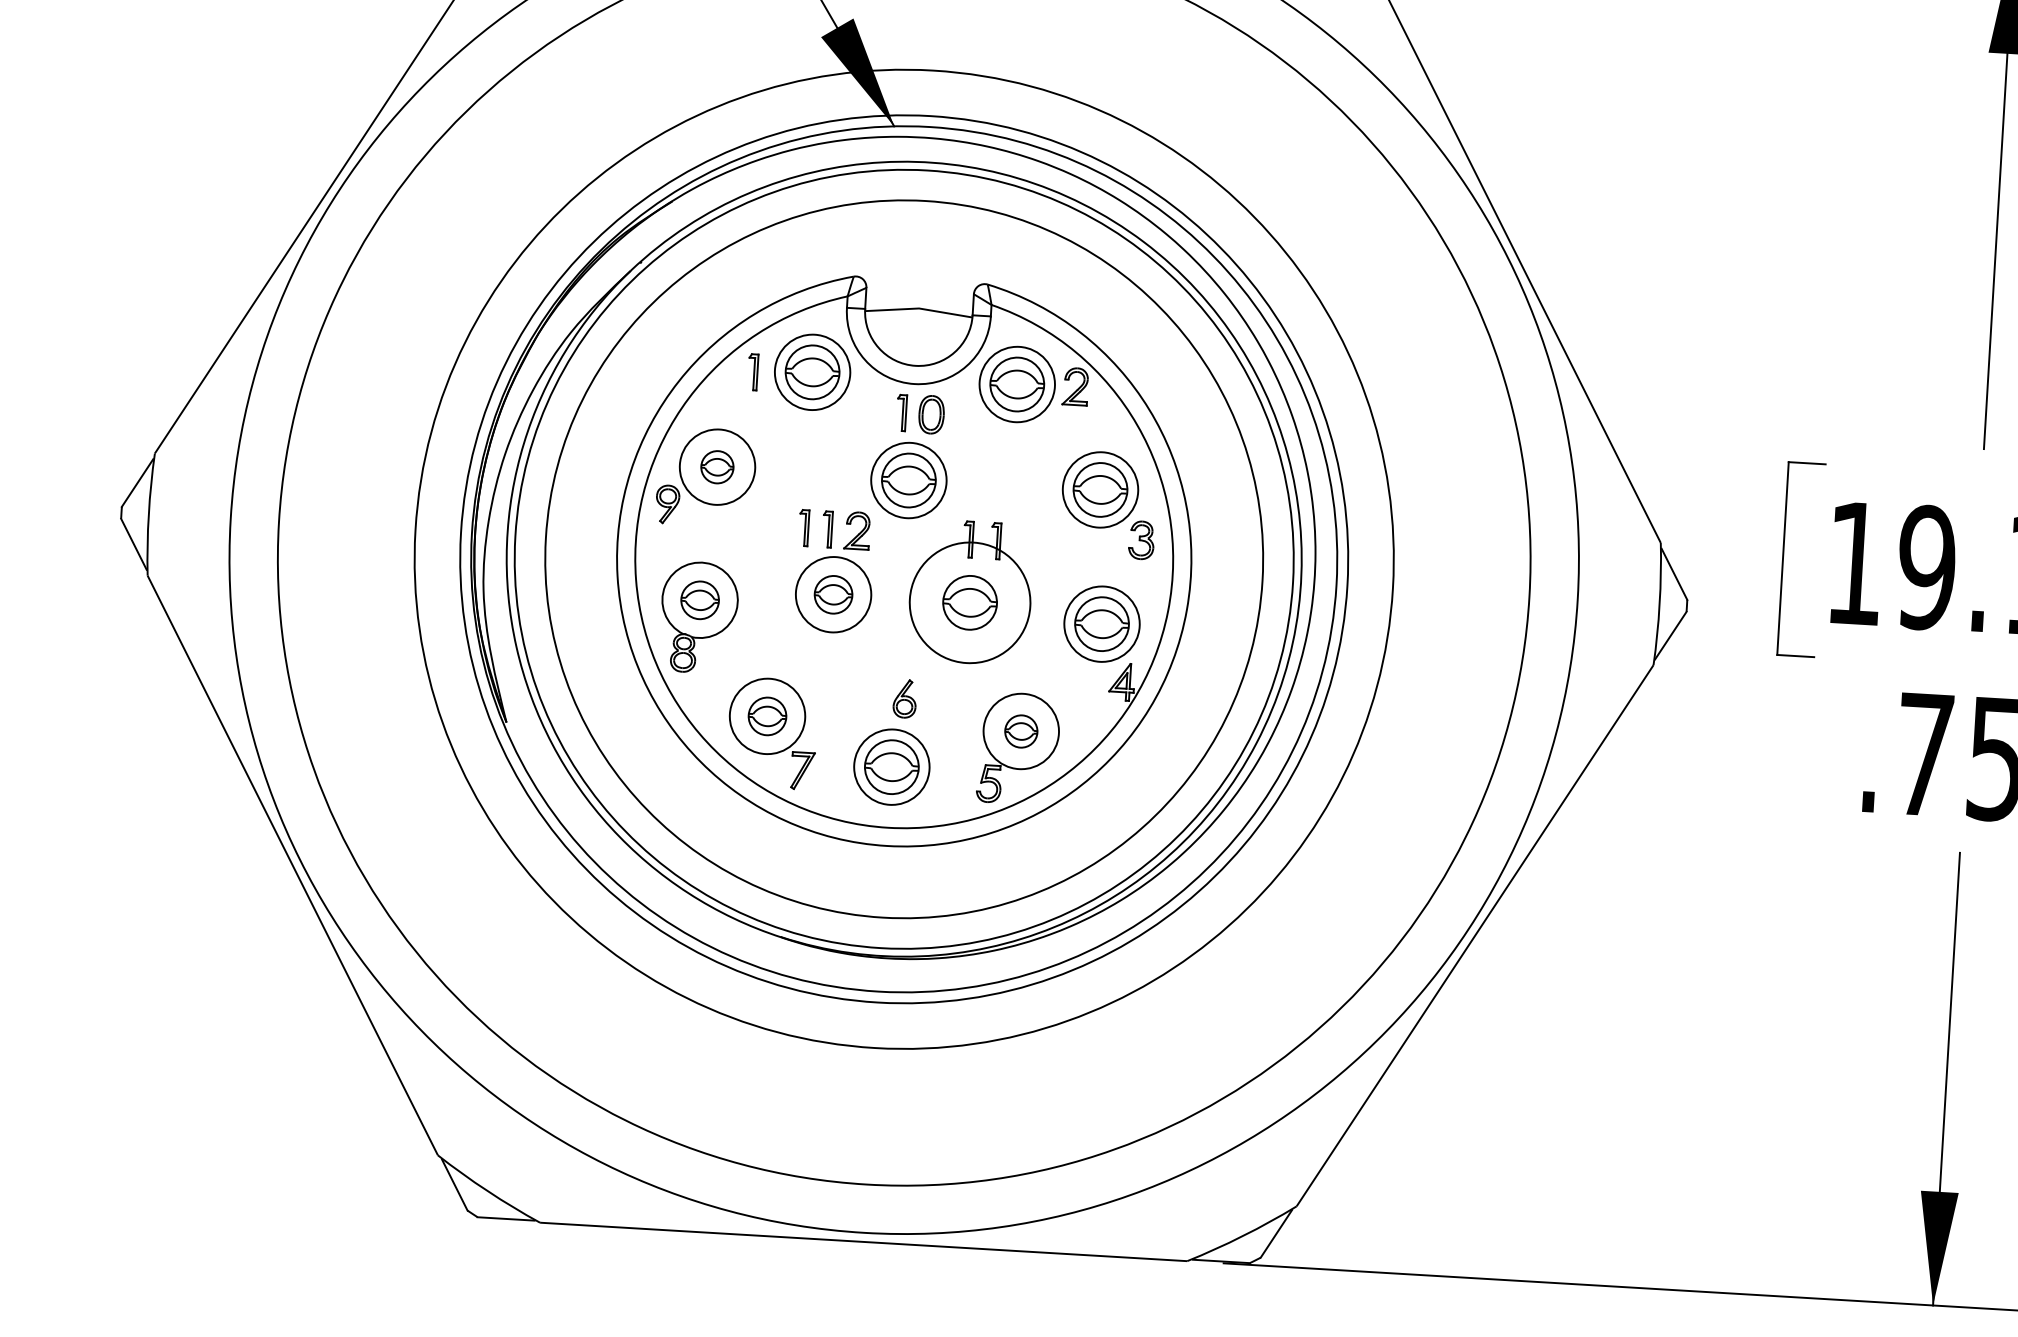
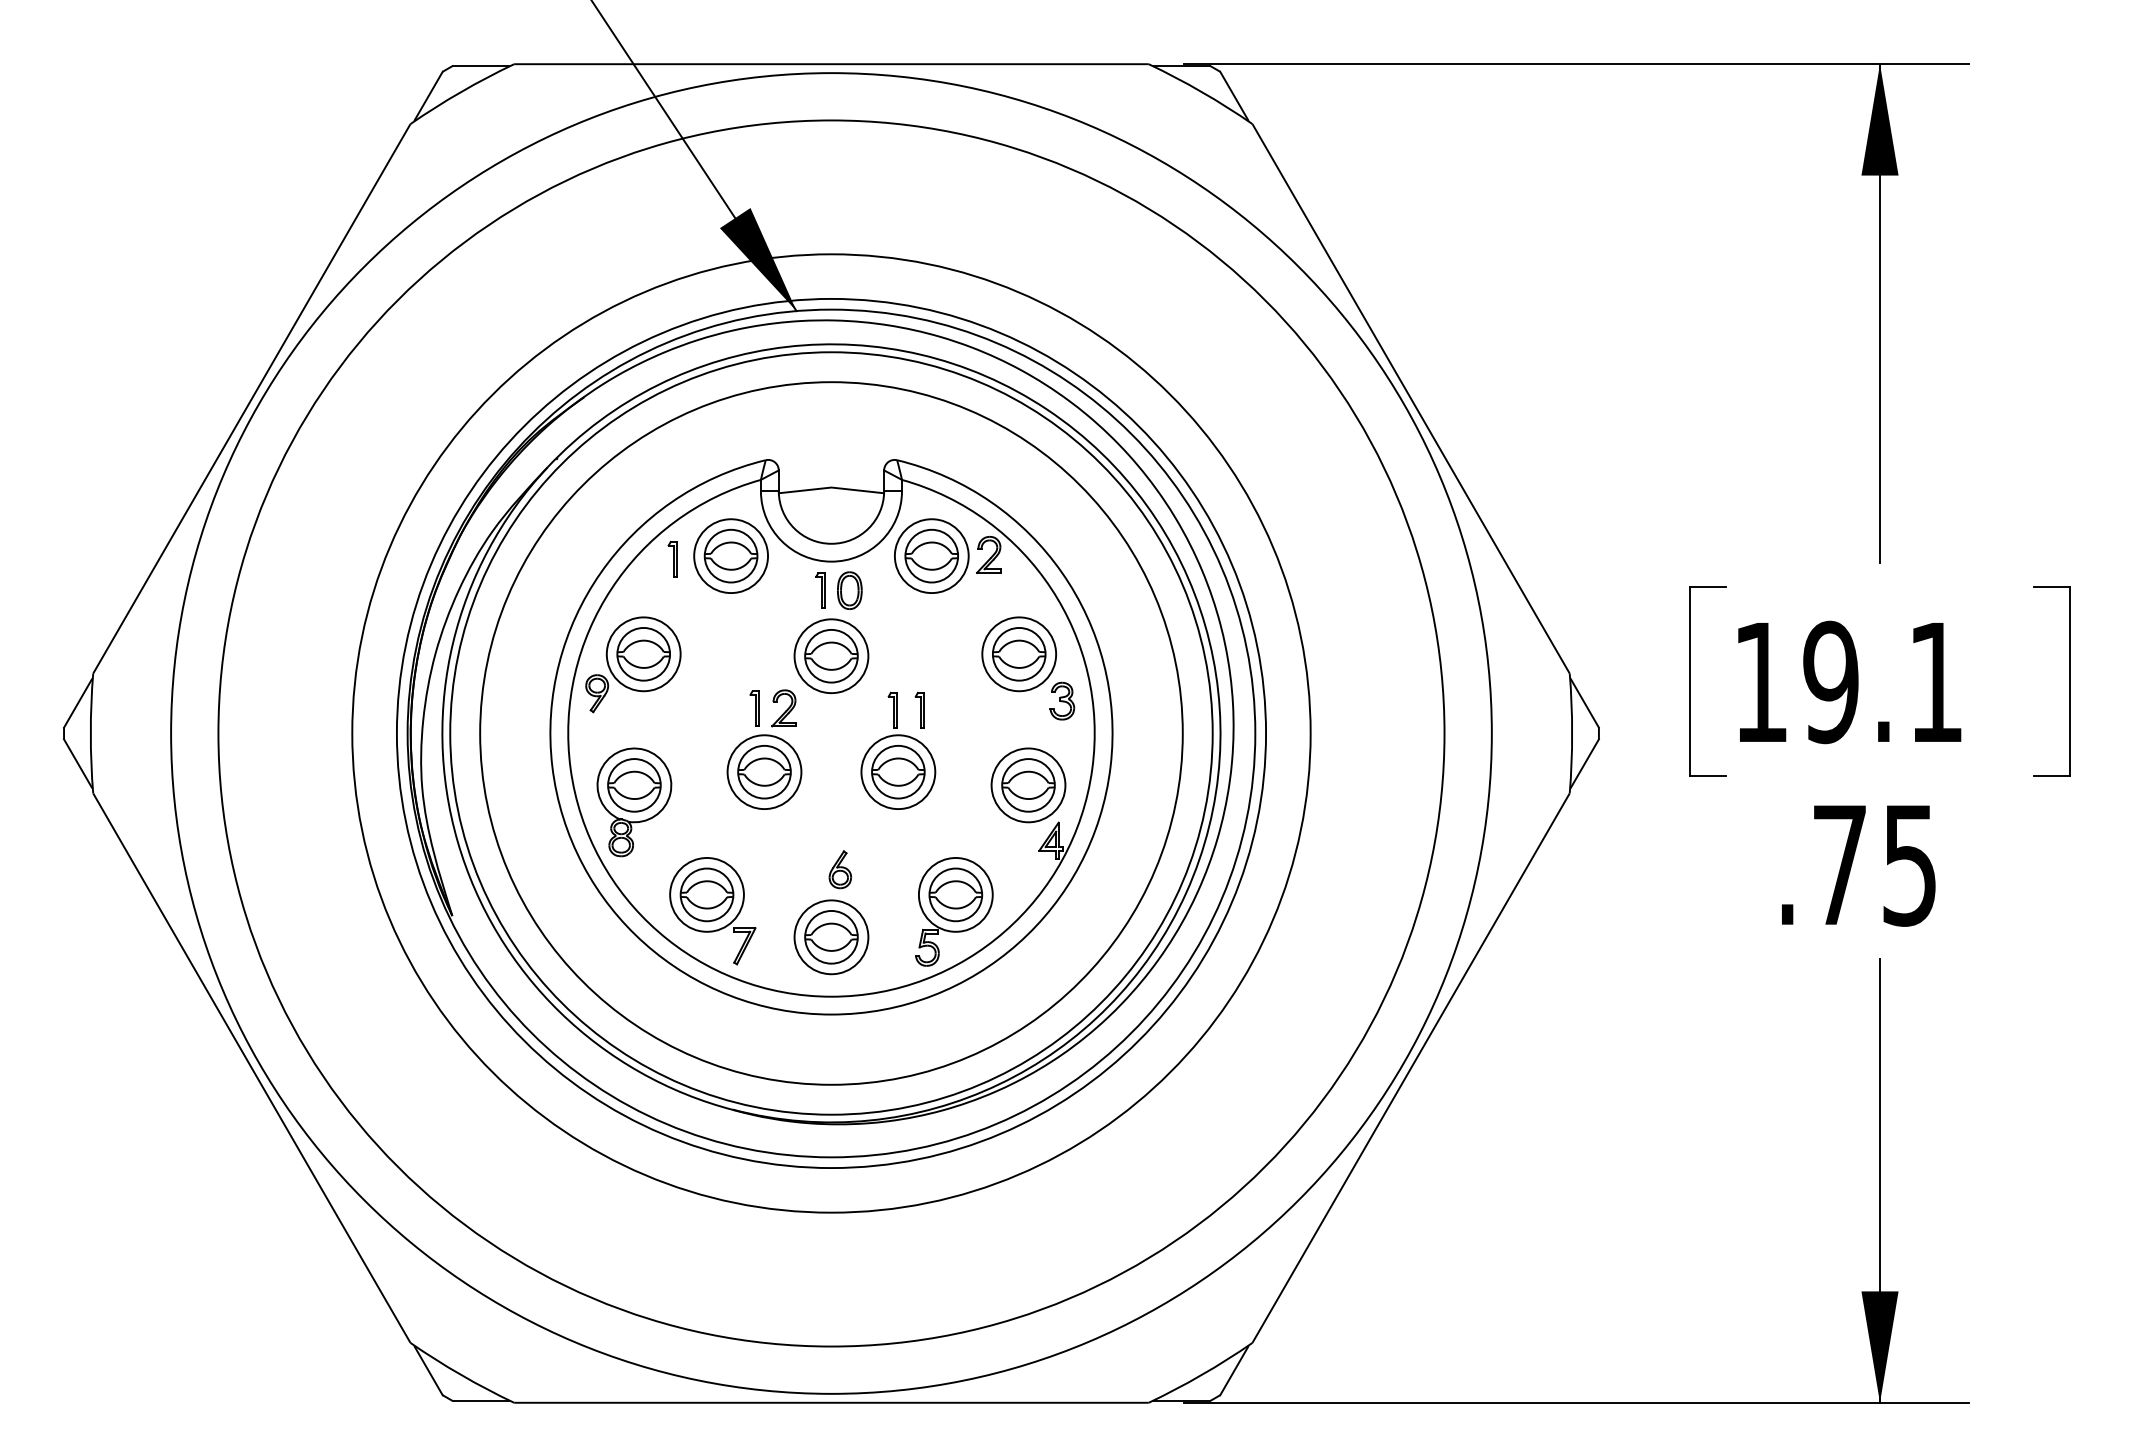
part: (717, 467) -> (643, 654), size x1.67
part: (803, 527) -> (731, 708), removed
part: (833, 595) -> (764, 772), size x1.43
part: (700, 600) -> (634, 785), size x1.43
circle: (970, 603) -> (898, 772), size x0.62
part: (767, 715) -> (706, 894), size x1.43
part: (1020, 731) -> (955, 894), size x1.67

